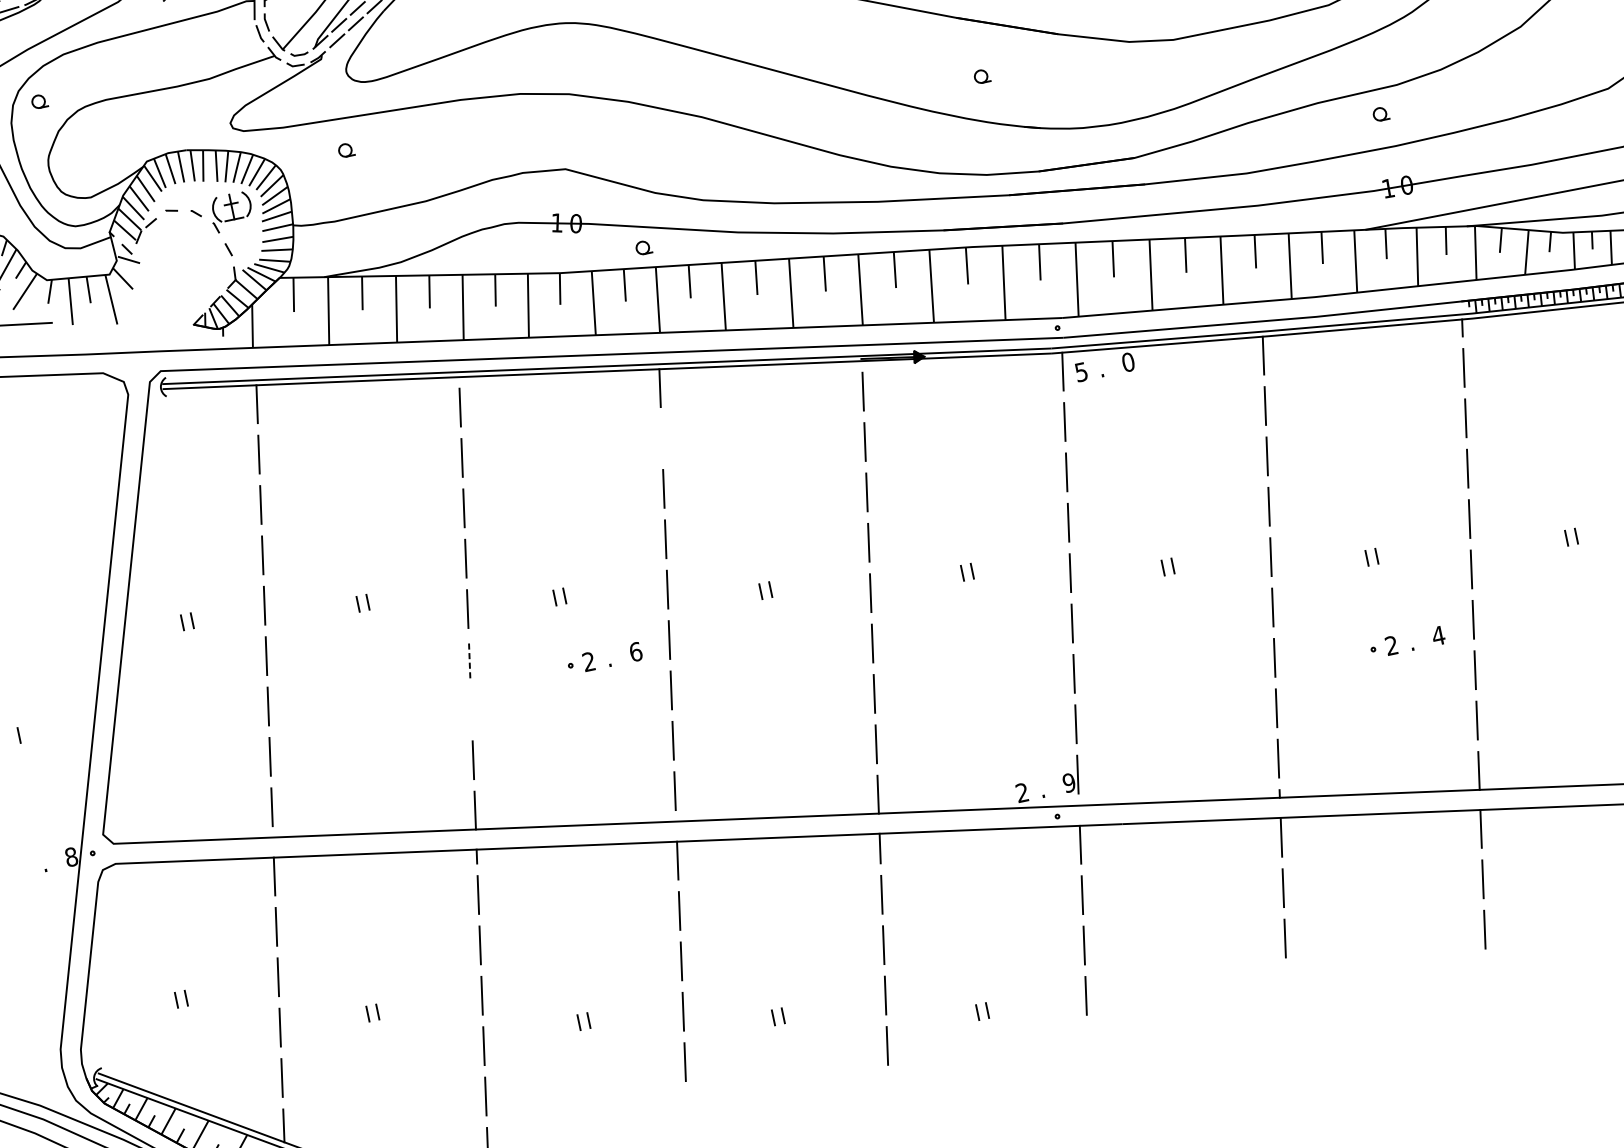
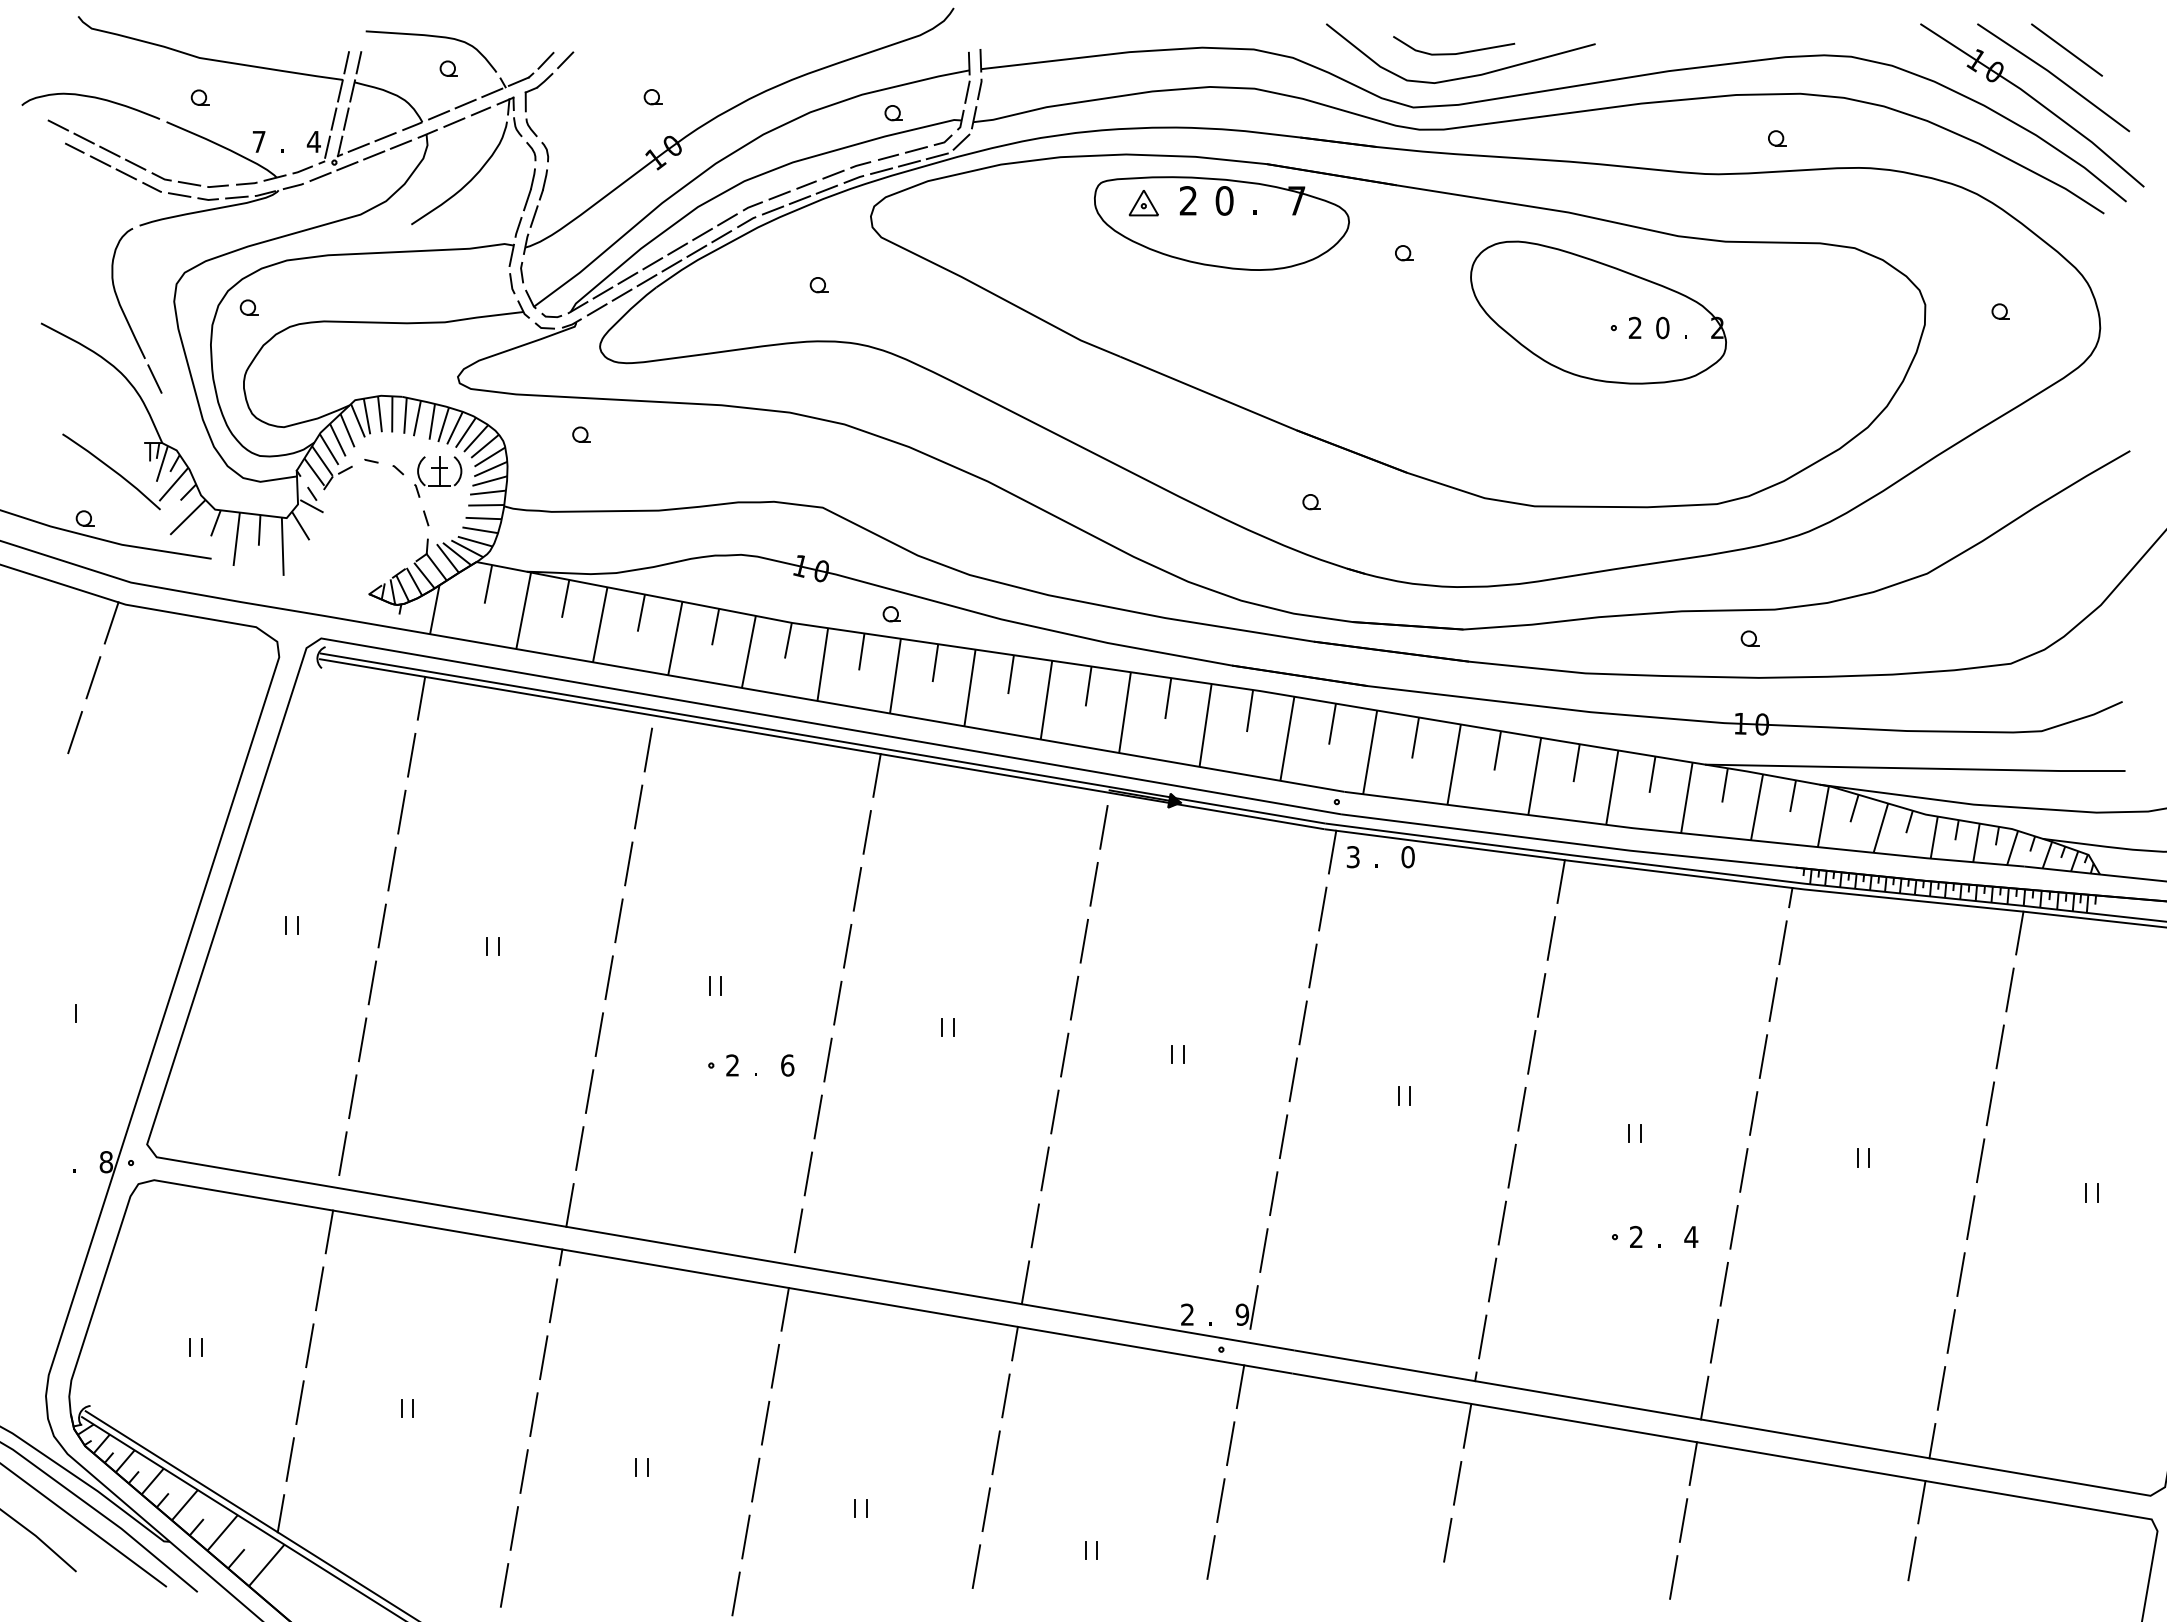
text: (1081, 371) -> (1353, 856), 5 -> 3
line: (661, 438) -> (866, 832), added
line: (469, 659) -> (599, 1034), dashed -> solid
line: (471, 709) -> (589, 1091), added
line: (686, 1112) -> (735, 1593), added

